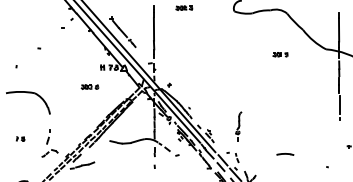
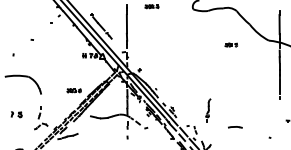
part: (89, 86) -> (73, 90), moved
part: (238, 126) -> (208, 110), moved
part: (20, 138) -> (16, 114), size x1.6

